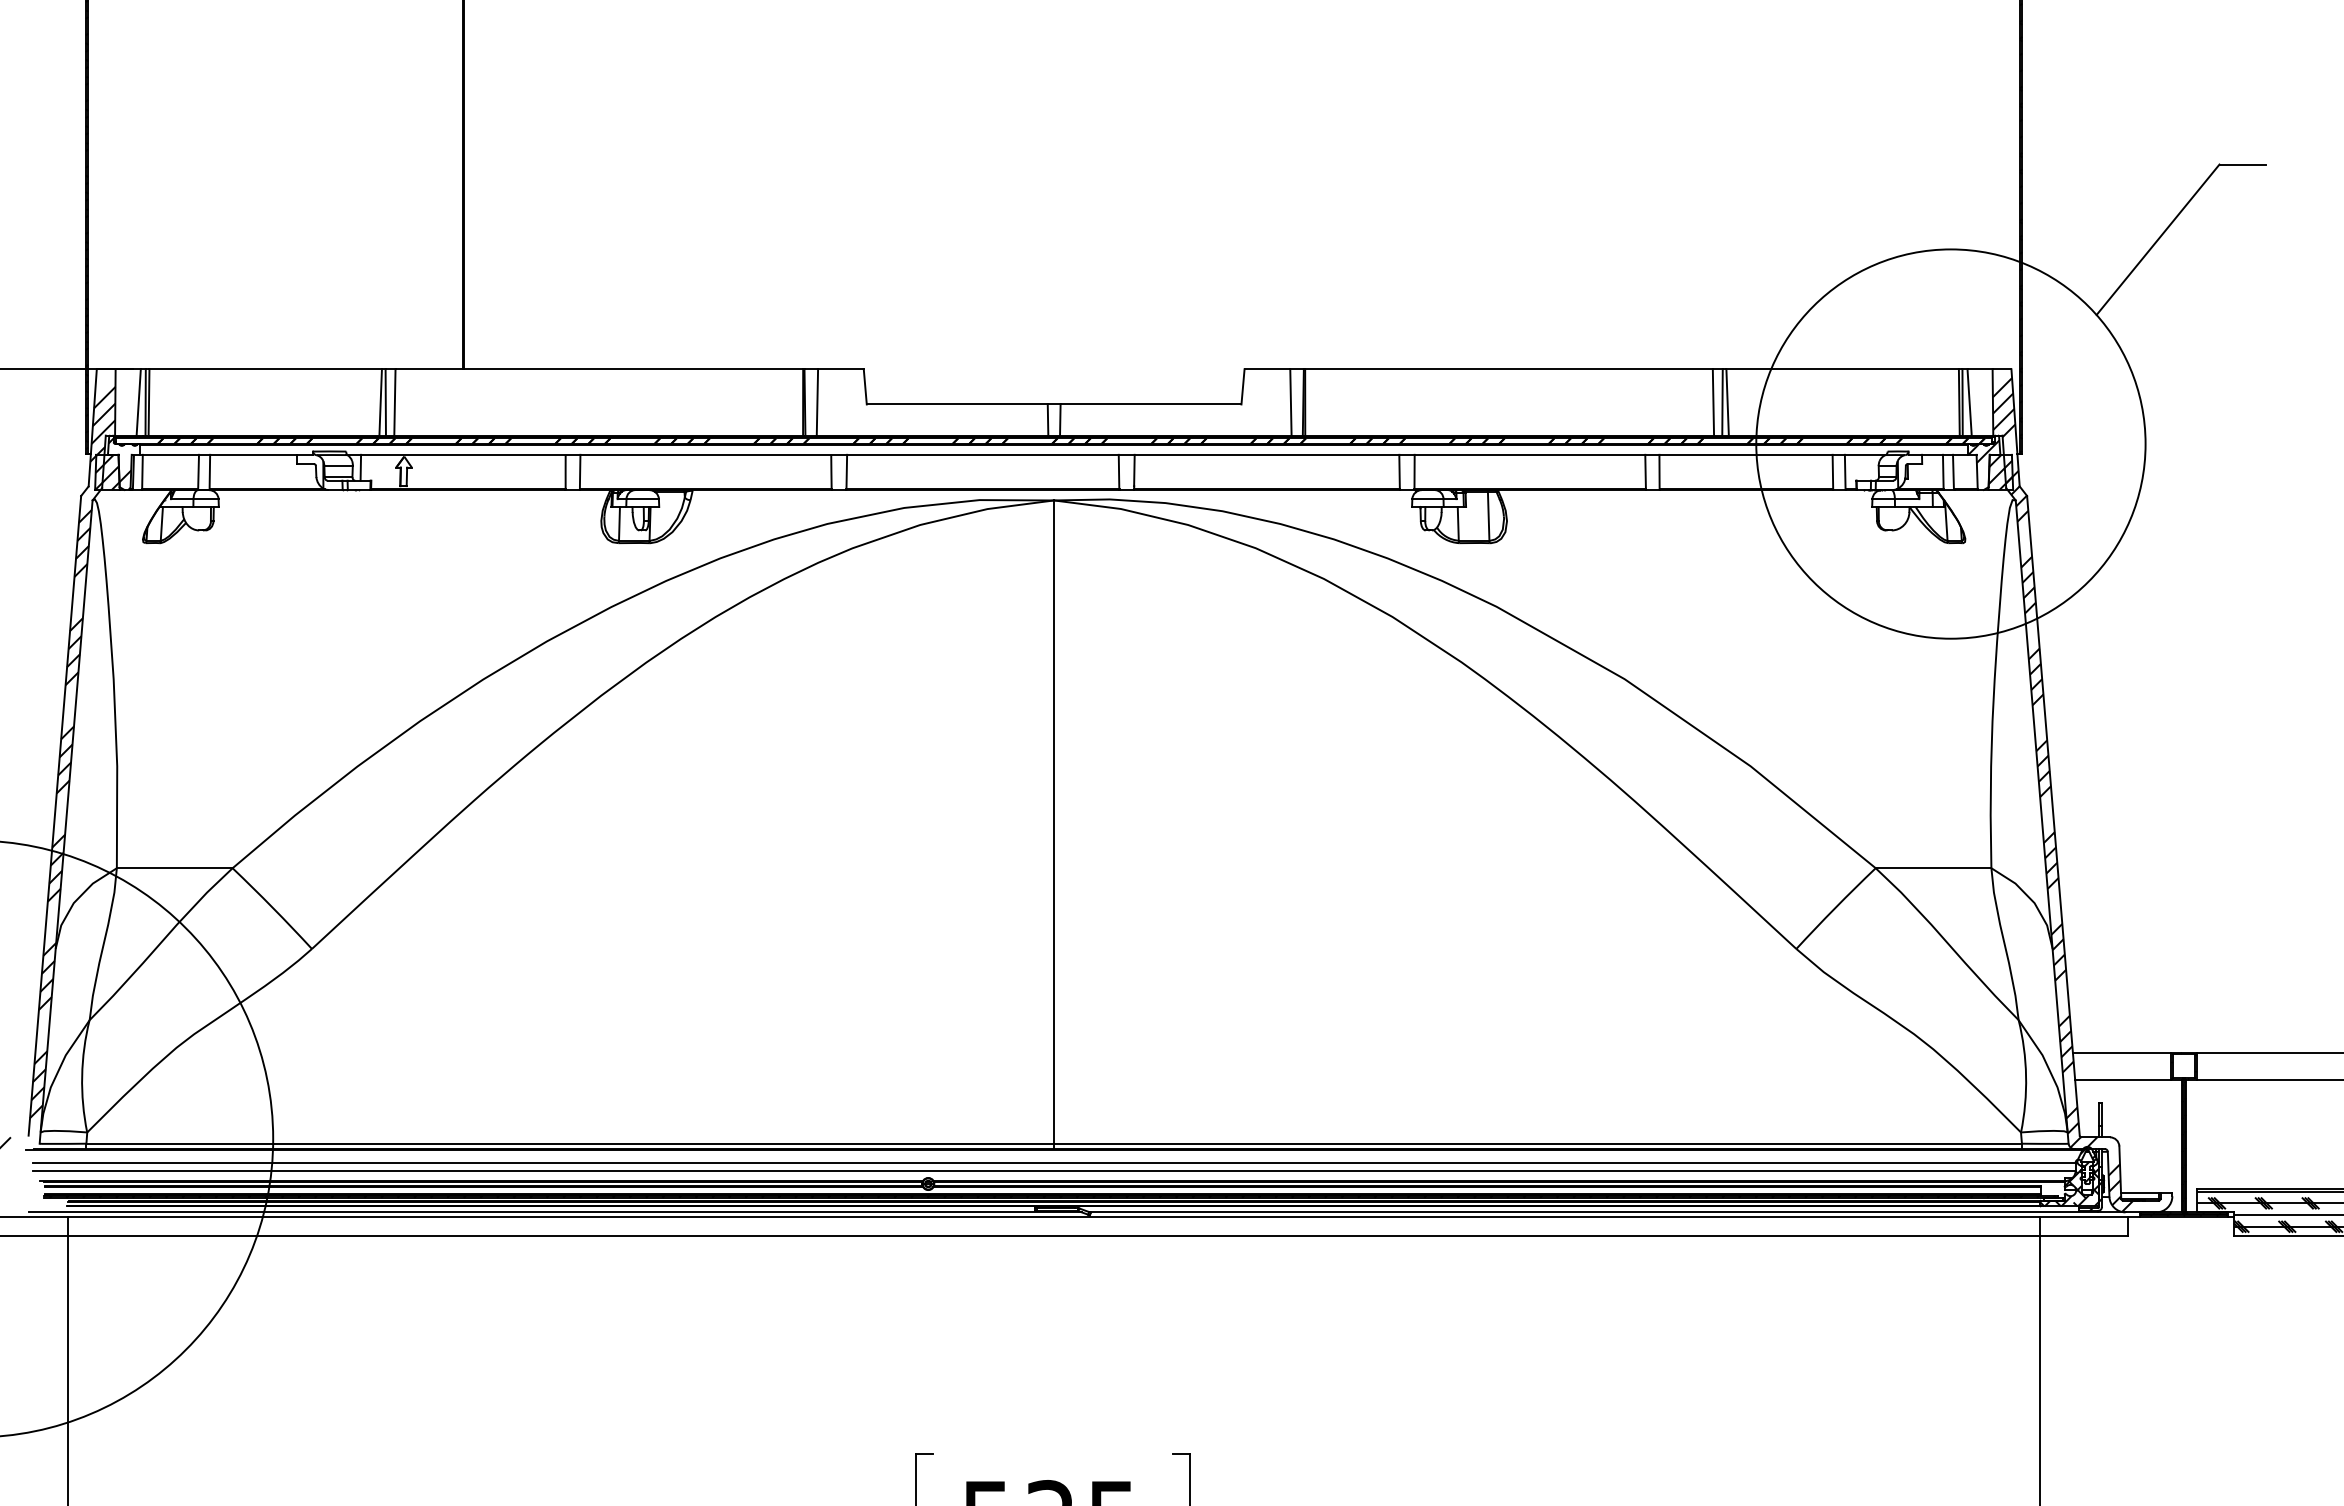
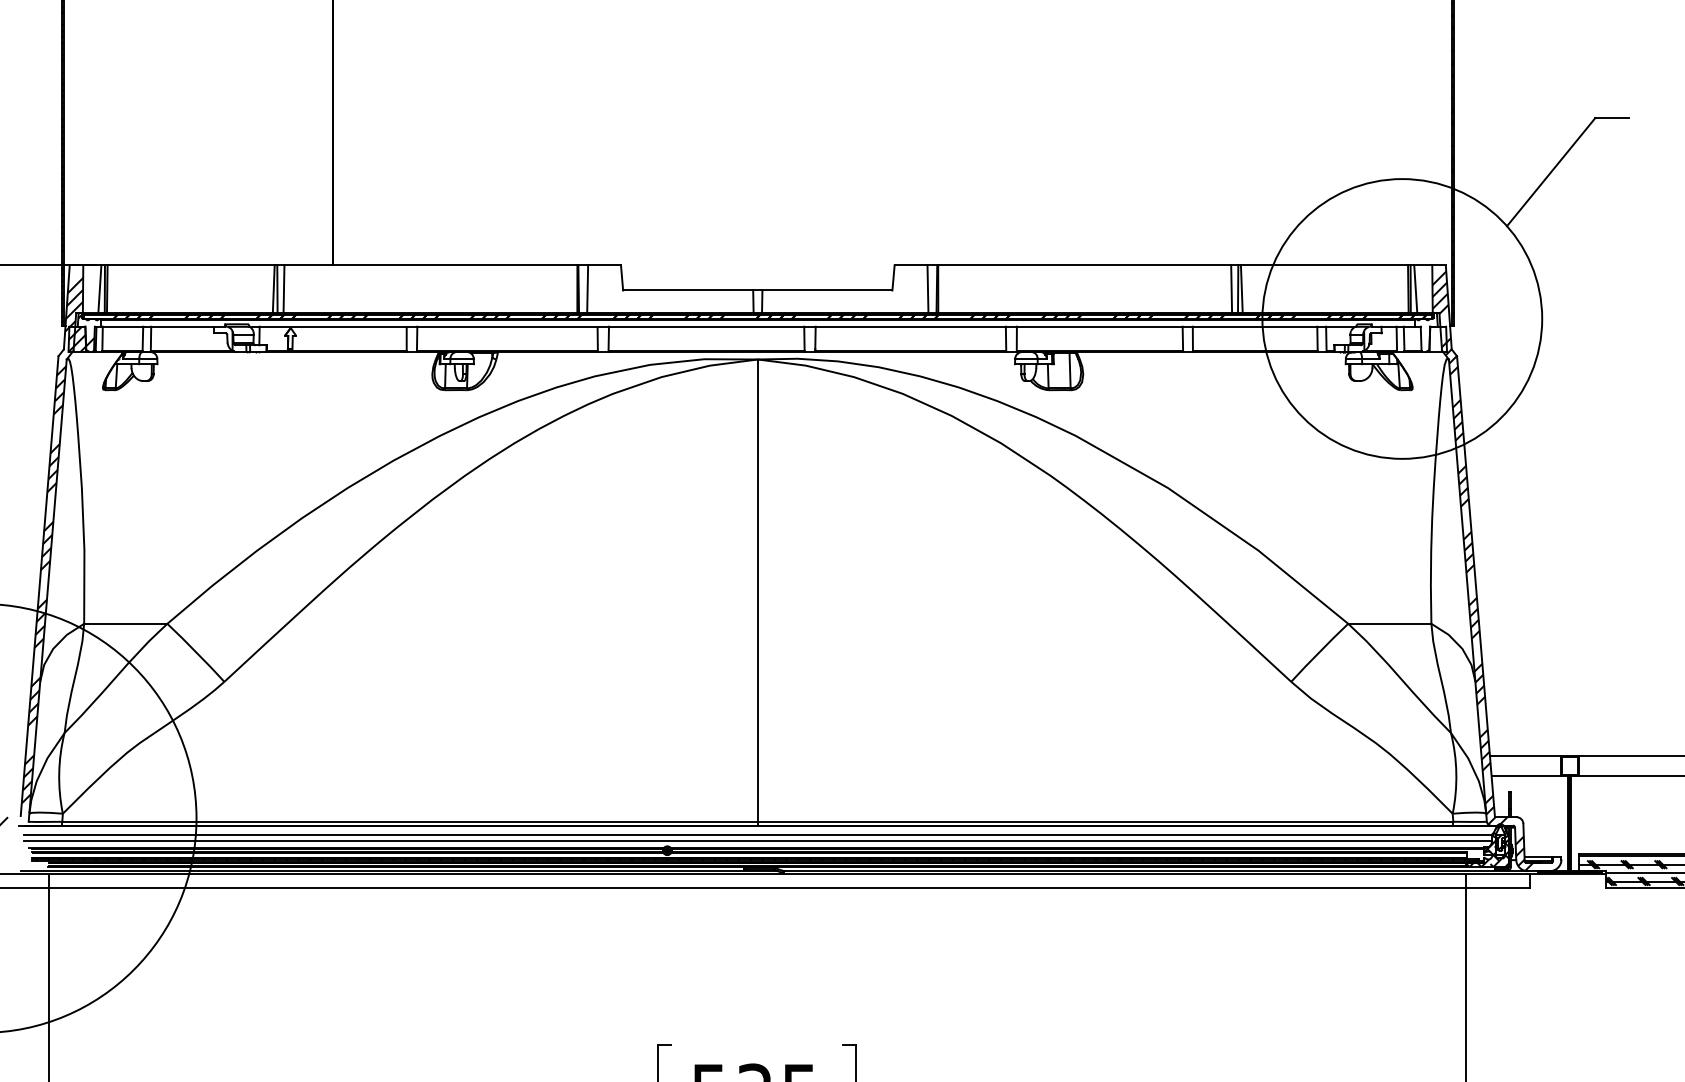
hatch: (1983, 451) -> (1425, 324), removed
hatch: (2000, 471) -> (1437, 338), removed

